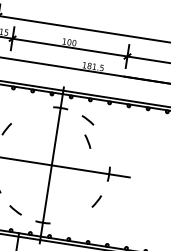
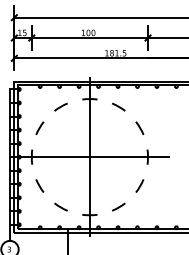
line: (30, 110) -> (60, 106), added
line: (87, 140) -> (139, 127), moved
line: (72, 218) -> (118, 206), added

